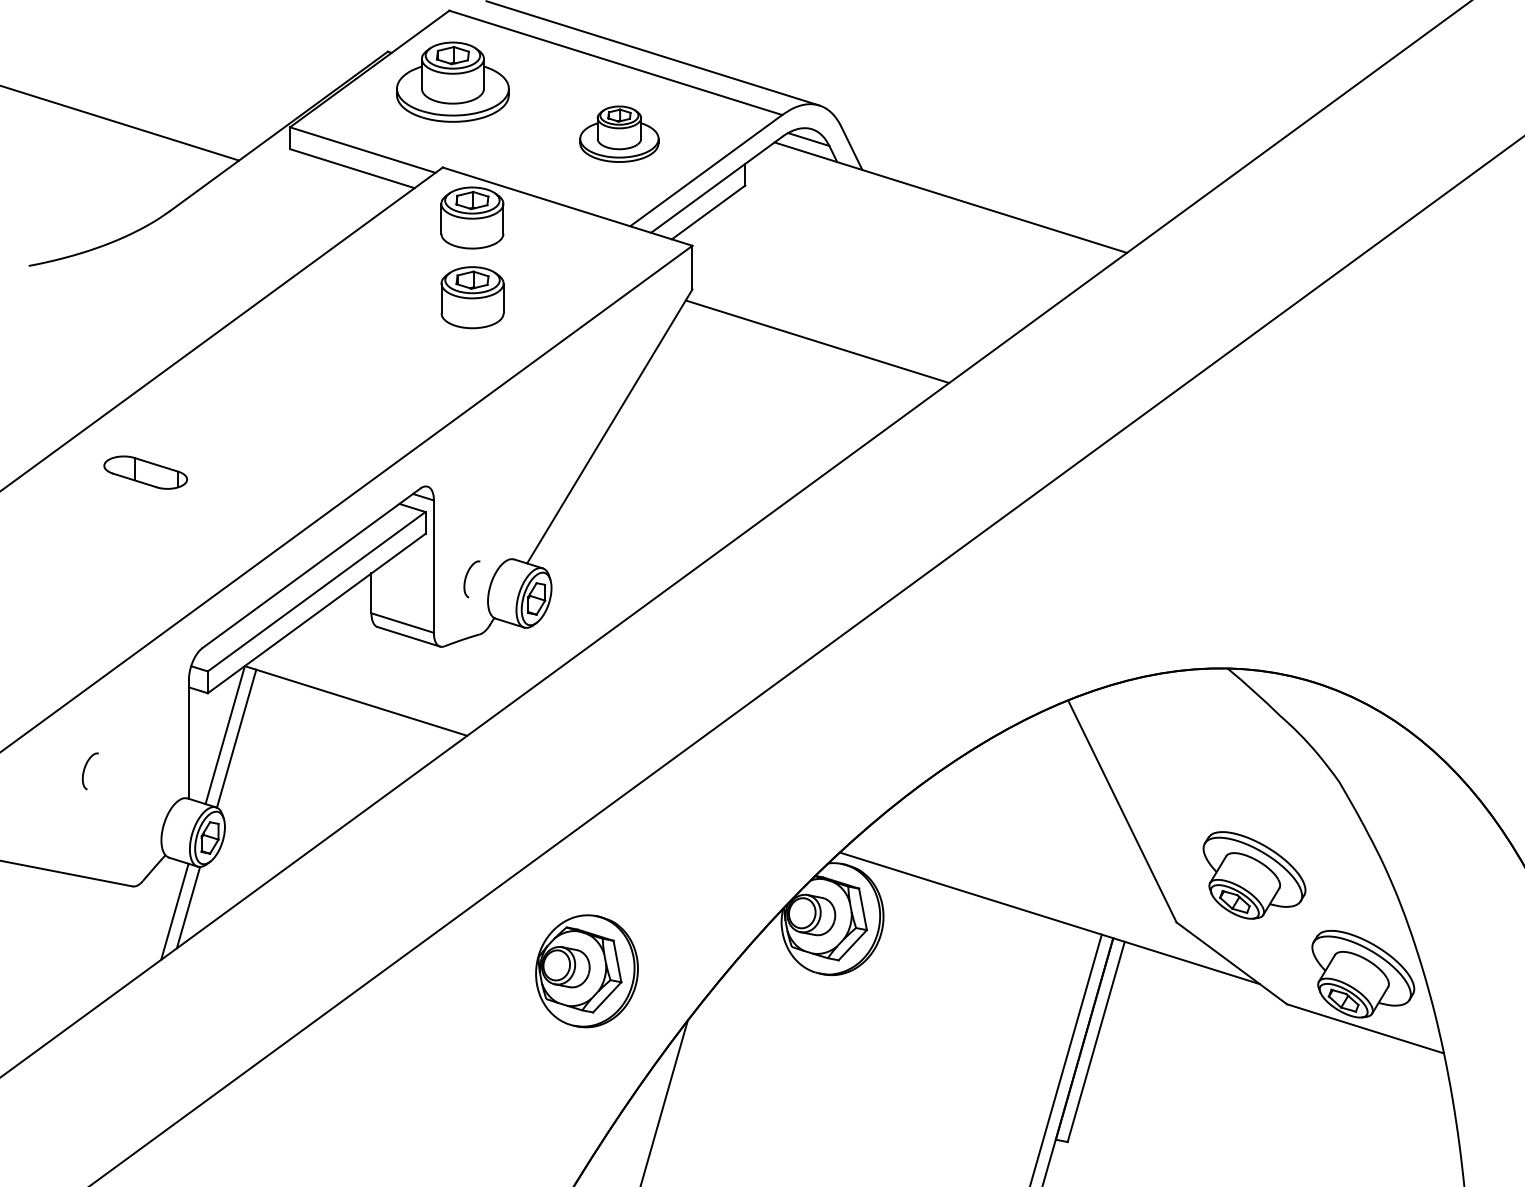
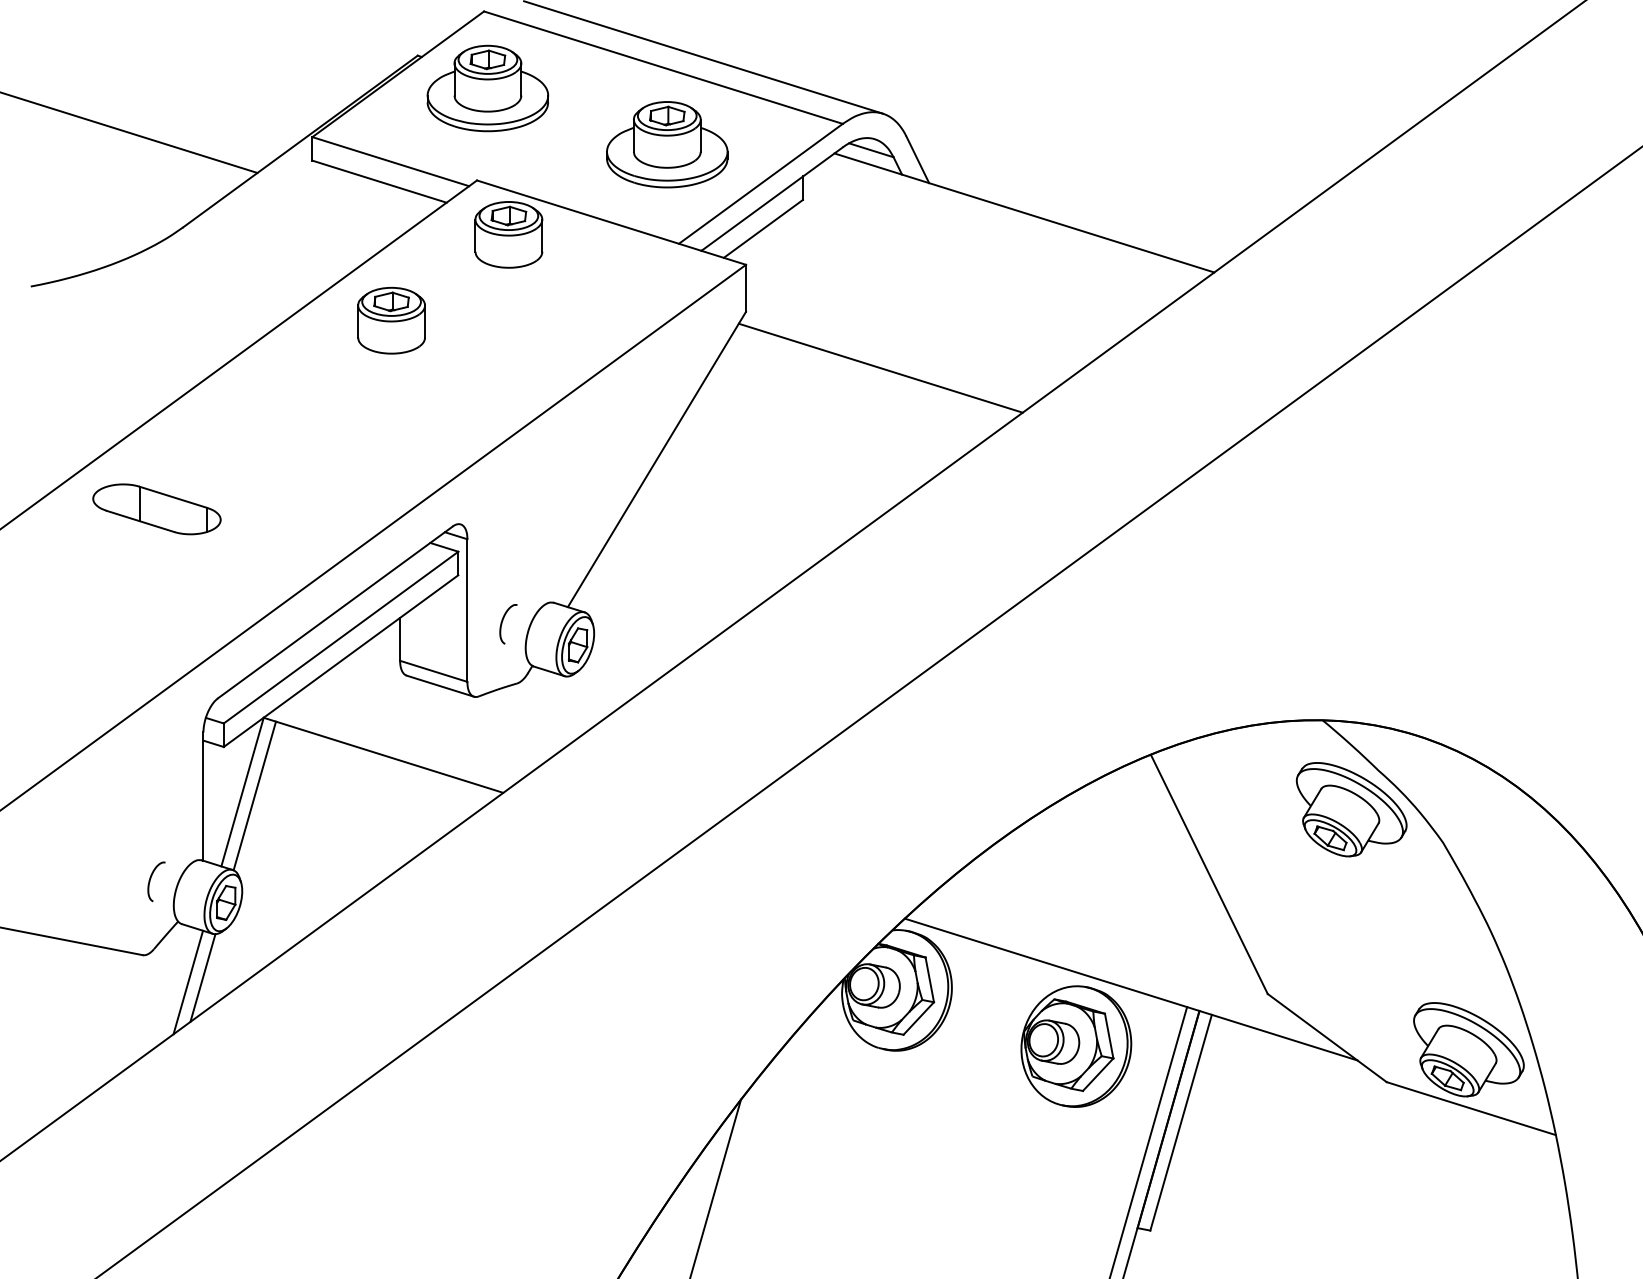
part: (619, 133) -> (667, 143), size x1.43
part: (472, 297) -> (391, 320), moved
part: (145, 472) -> (156, 509), size x1.43
curve: (85, 769) -> (151, 879), moved
part: (1254, 875) -> (1351, 809), moved
part: (586, 971) -> (1075, 1046), moved

